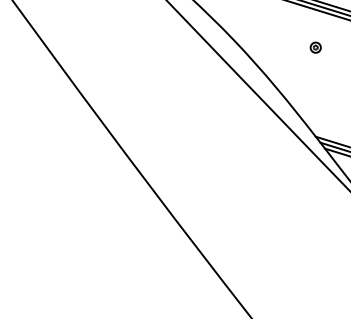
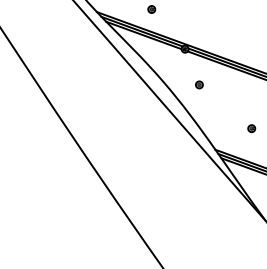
part: (315, 47) -> (199, 84), moved

